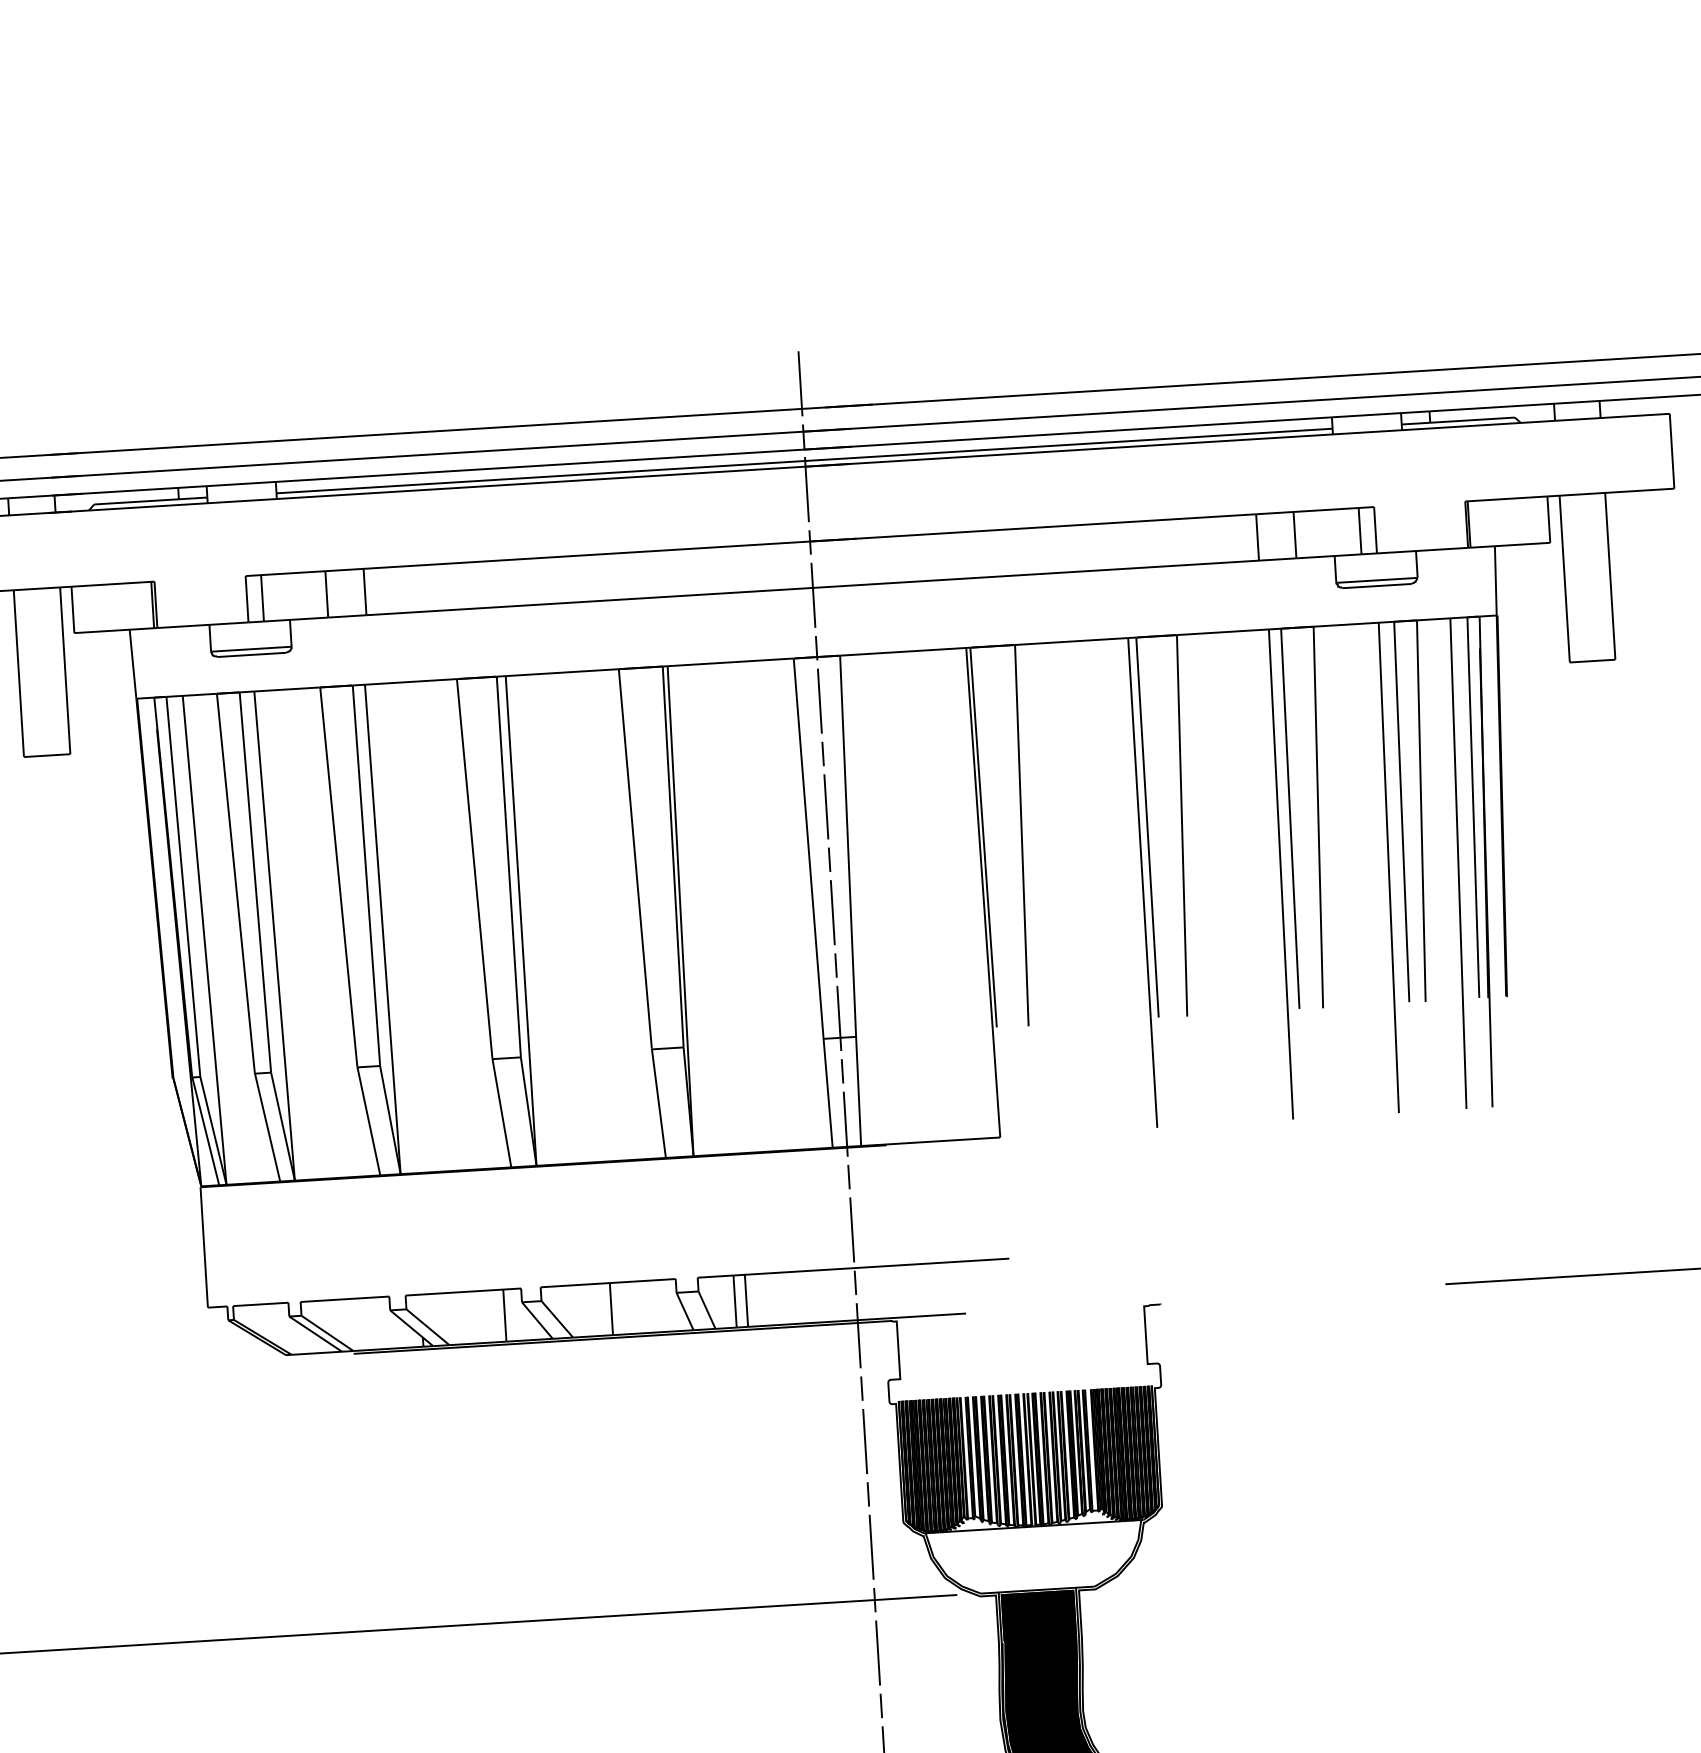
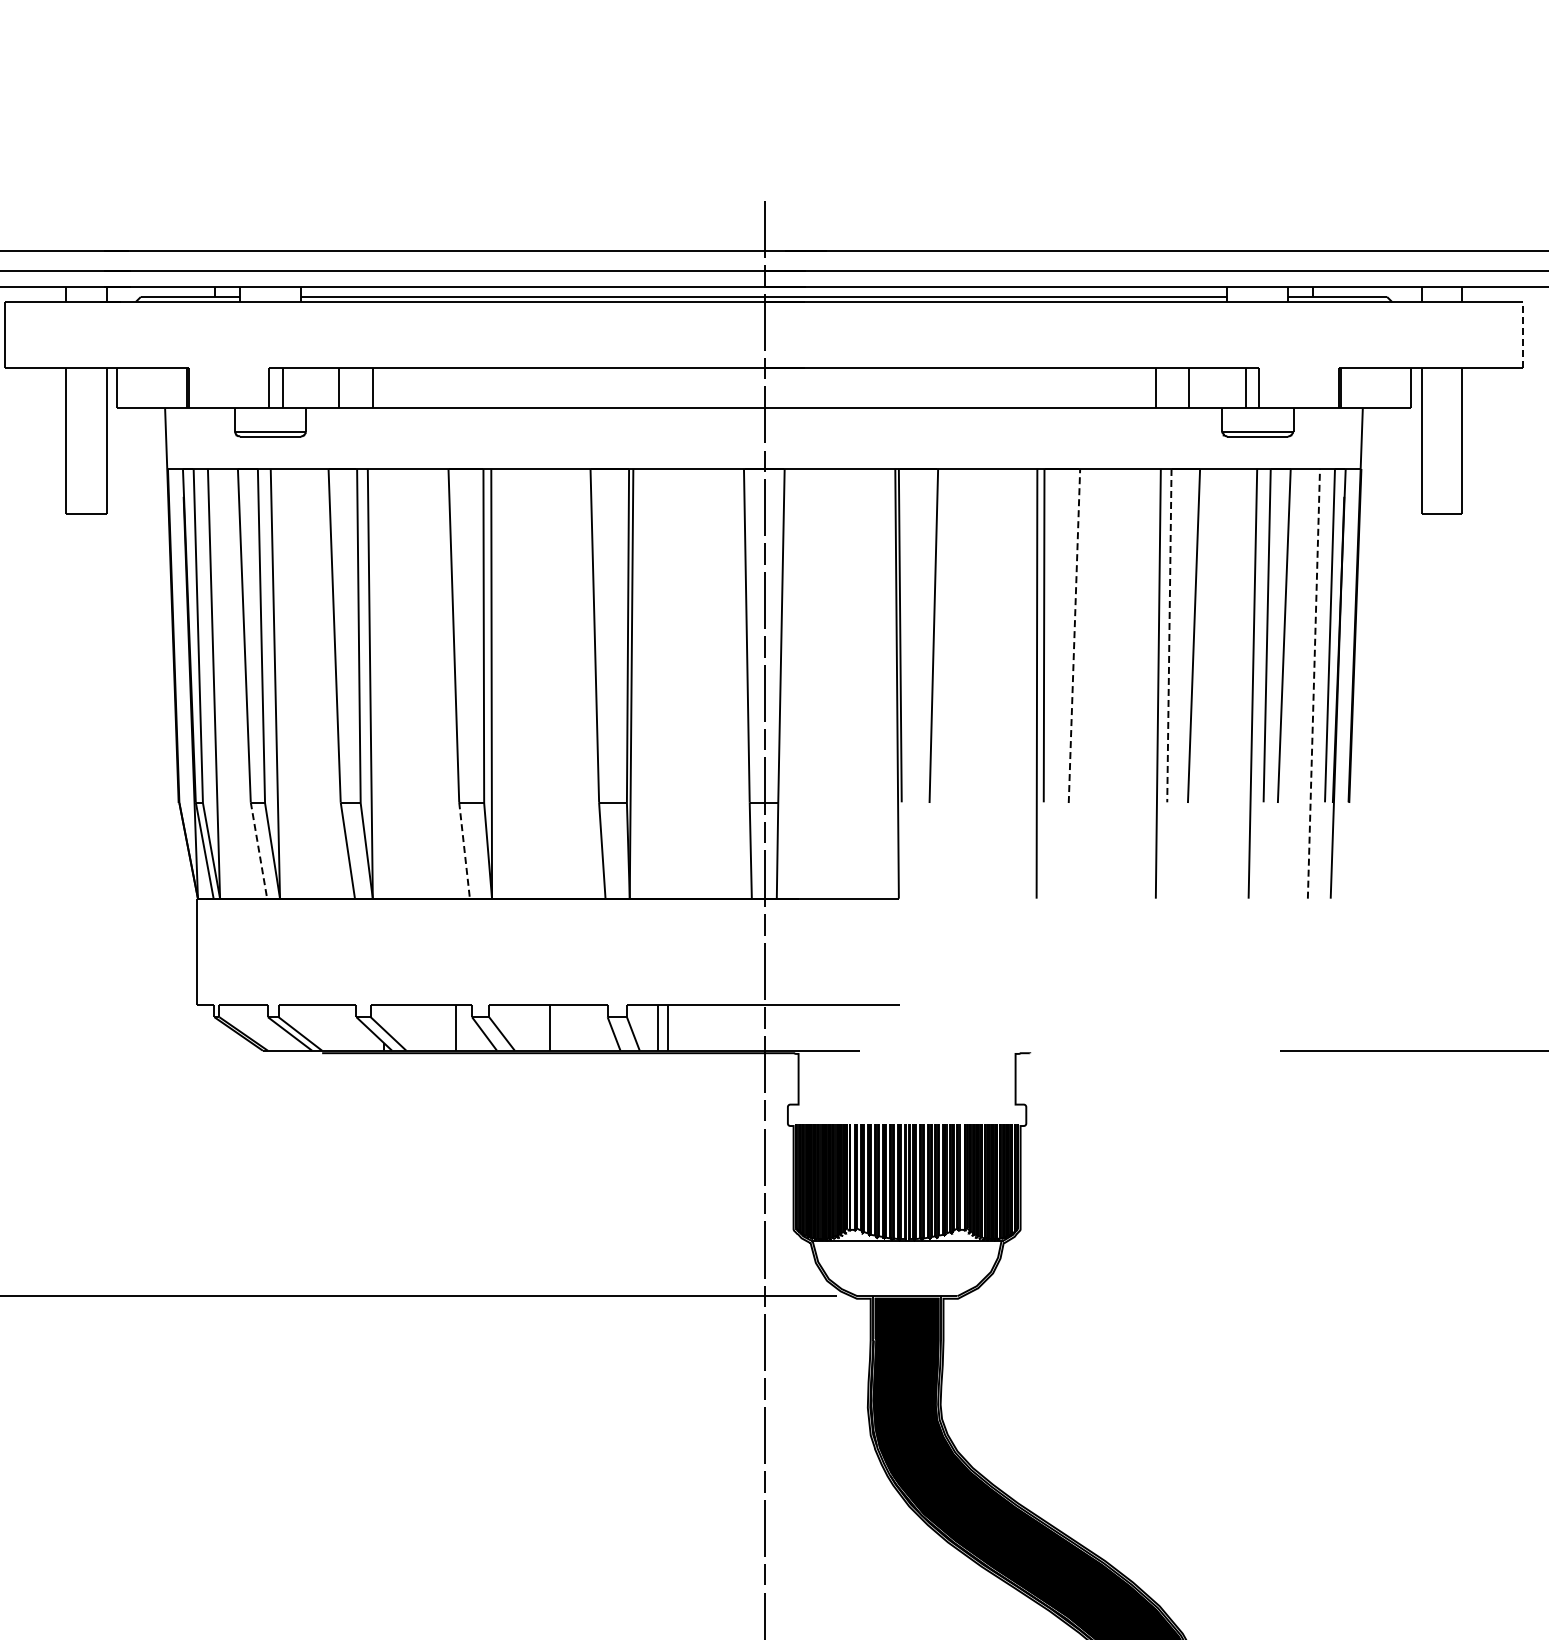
line: (1671, 450) -> (1522, 334), solid -> dashed
line: (1290, 818) -> (1169, 635), solid -> dashed
line: (1182, 825) -> (1074, 635), solid -> dashed
line: (1457, 863) -> (1313, 683), solid -> dashed
line: (501, 1112) -> (464, 850), solid -> dashed
line: (266, 1127) -> (258, 850), solid -> dashed

